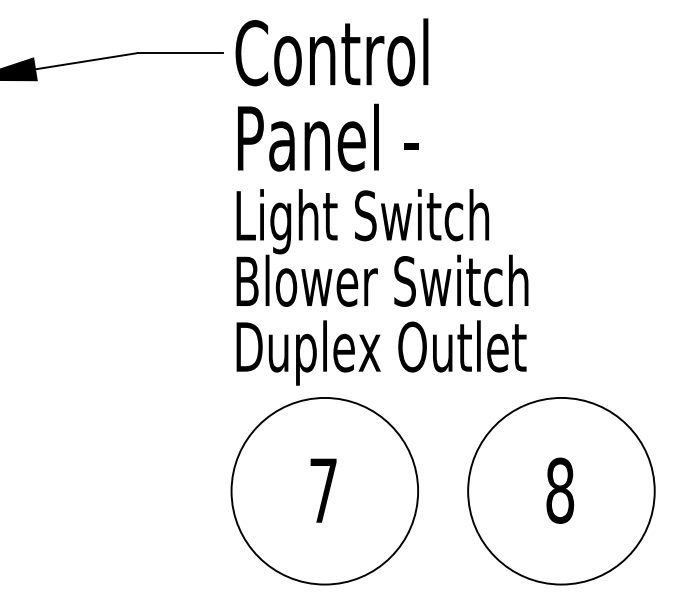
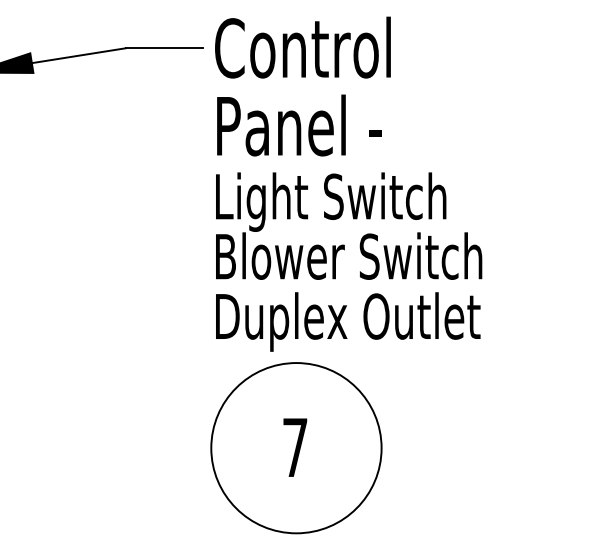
part: (561, 491) -> (512, 448), removed

